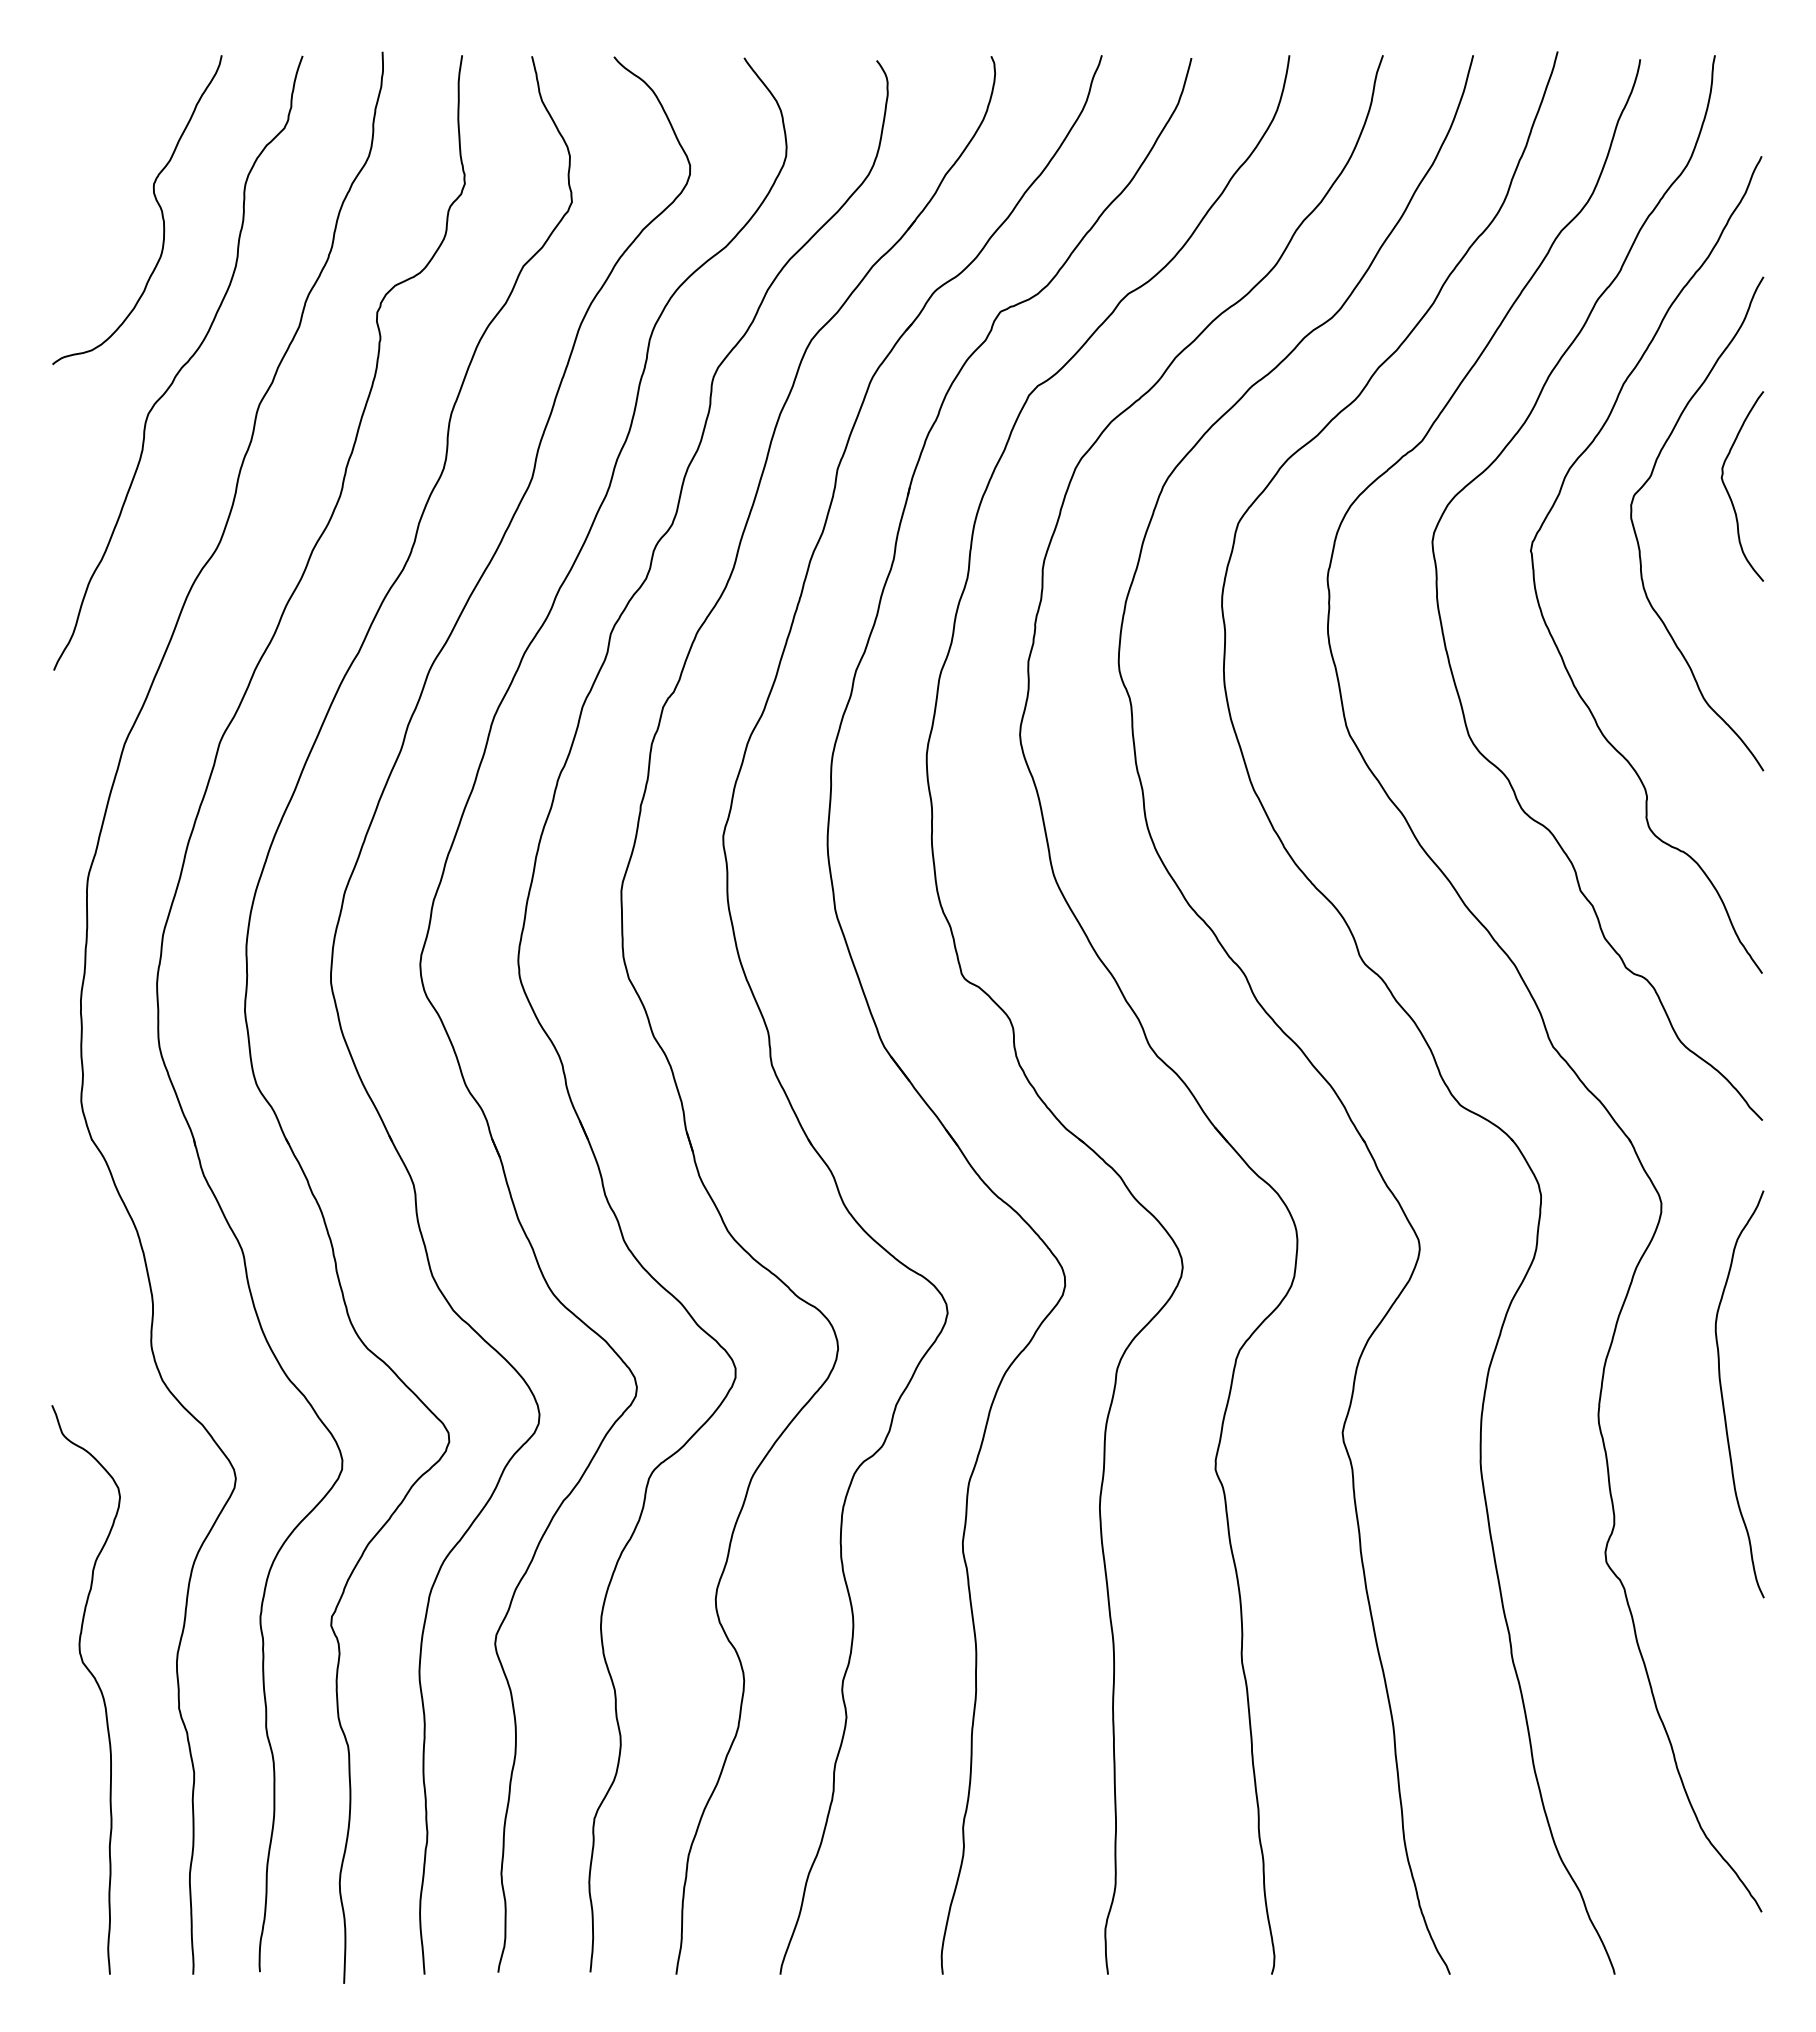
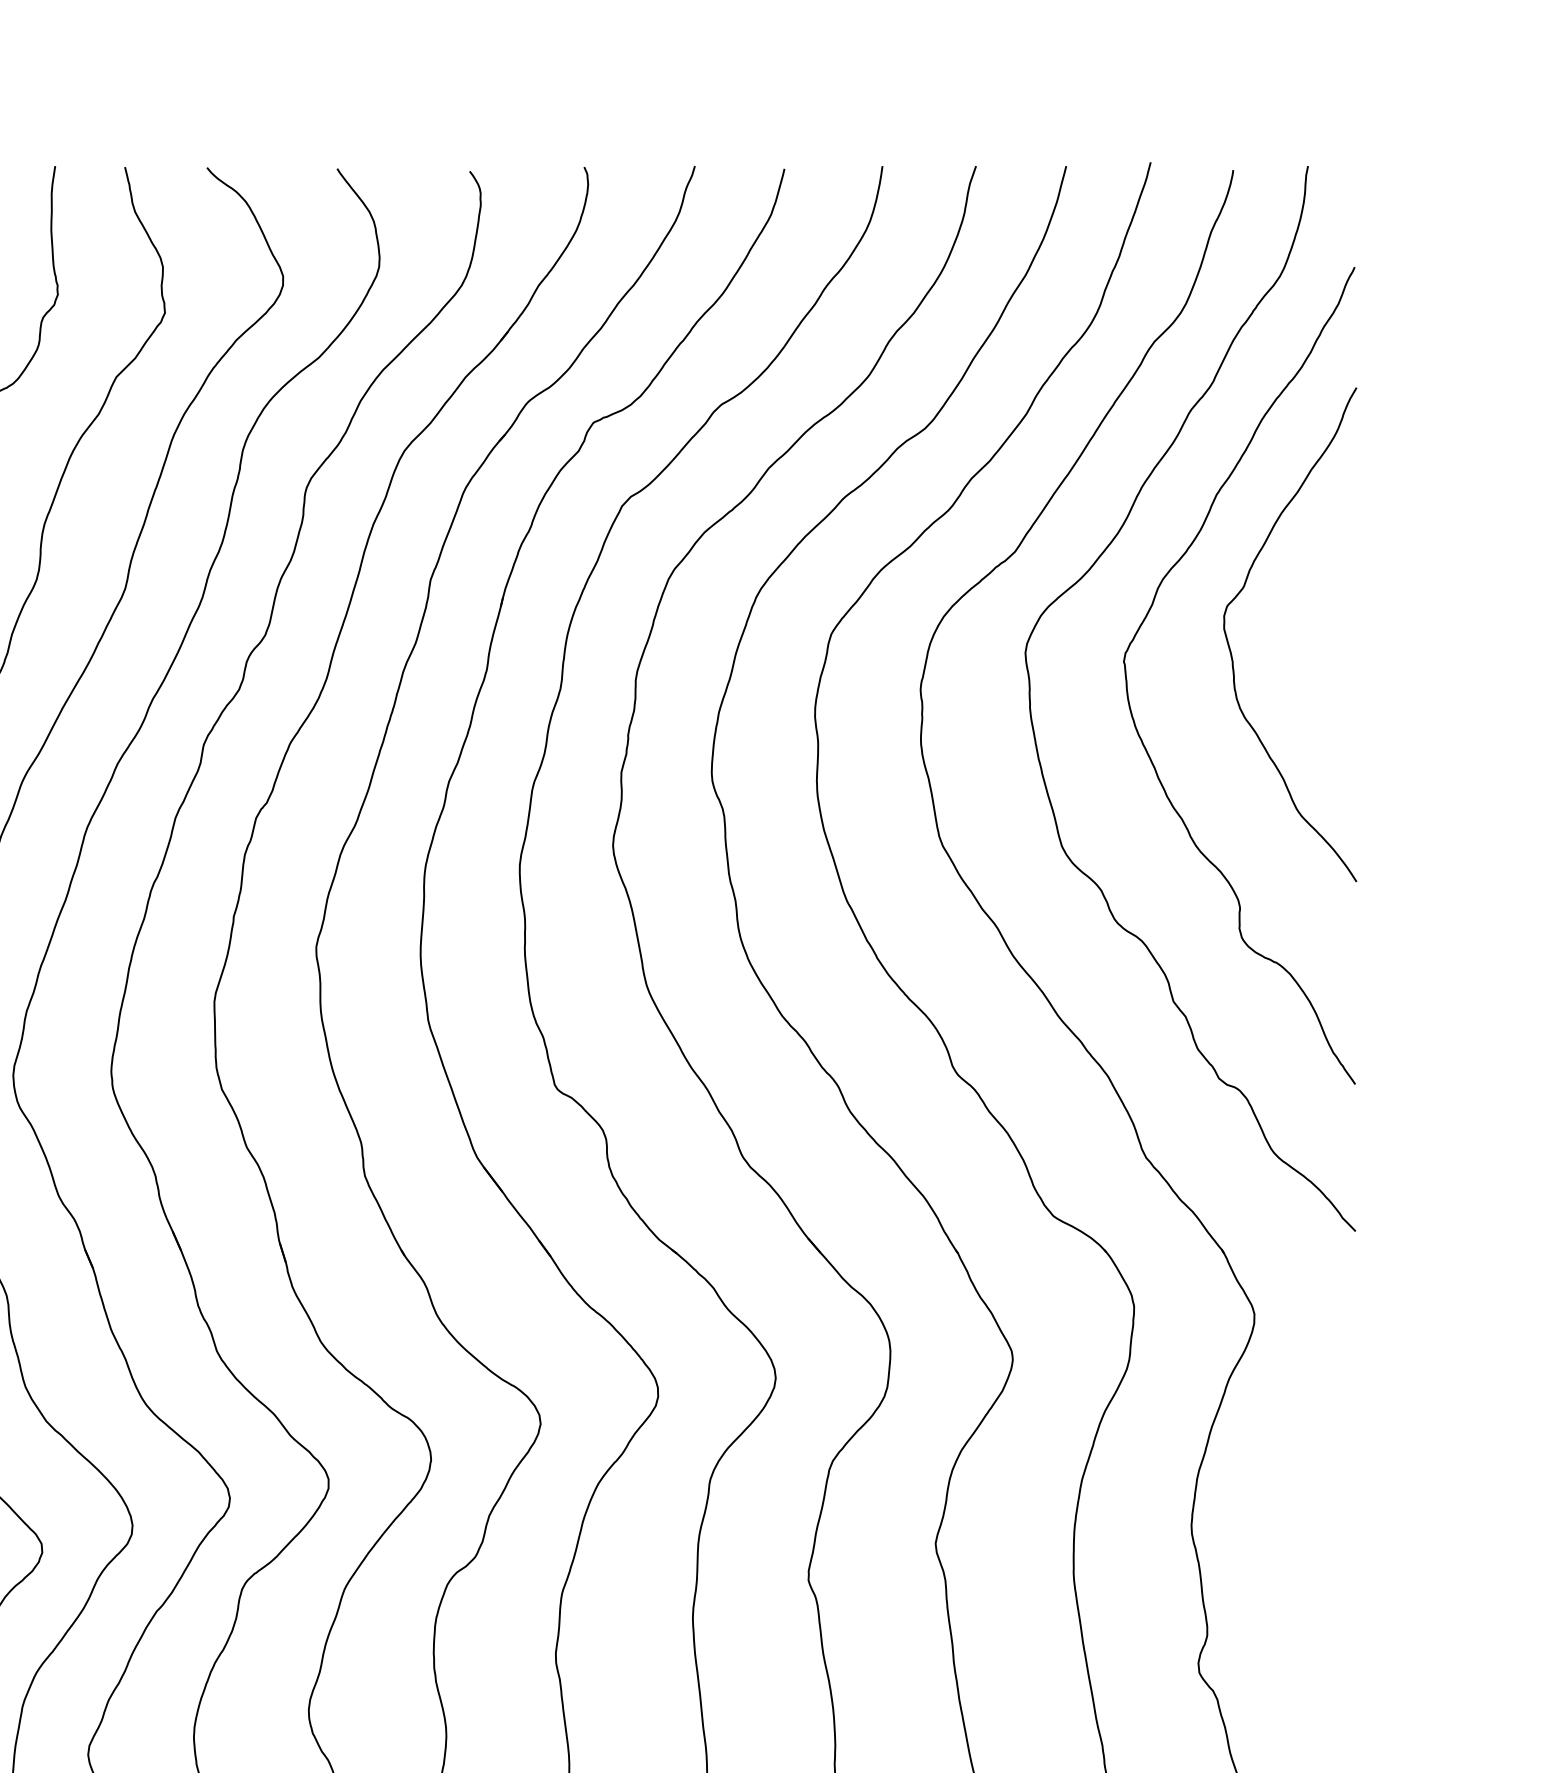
curve: (1729, 493) -> (1322, 604), removed
curve: (1723, 1397) -> (1316, 1508), removed

